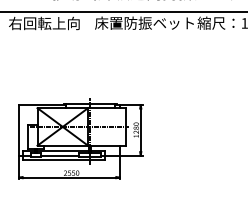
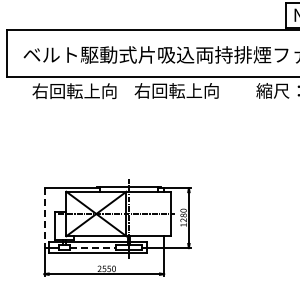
text: (143, 22) -> (192, 90), 床置防振ベット -> 右回転上向
line: (19, 130) -> (44, 218), solid -> dashed
line: (59, 156) -> (92, 248), solid -> dashed

